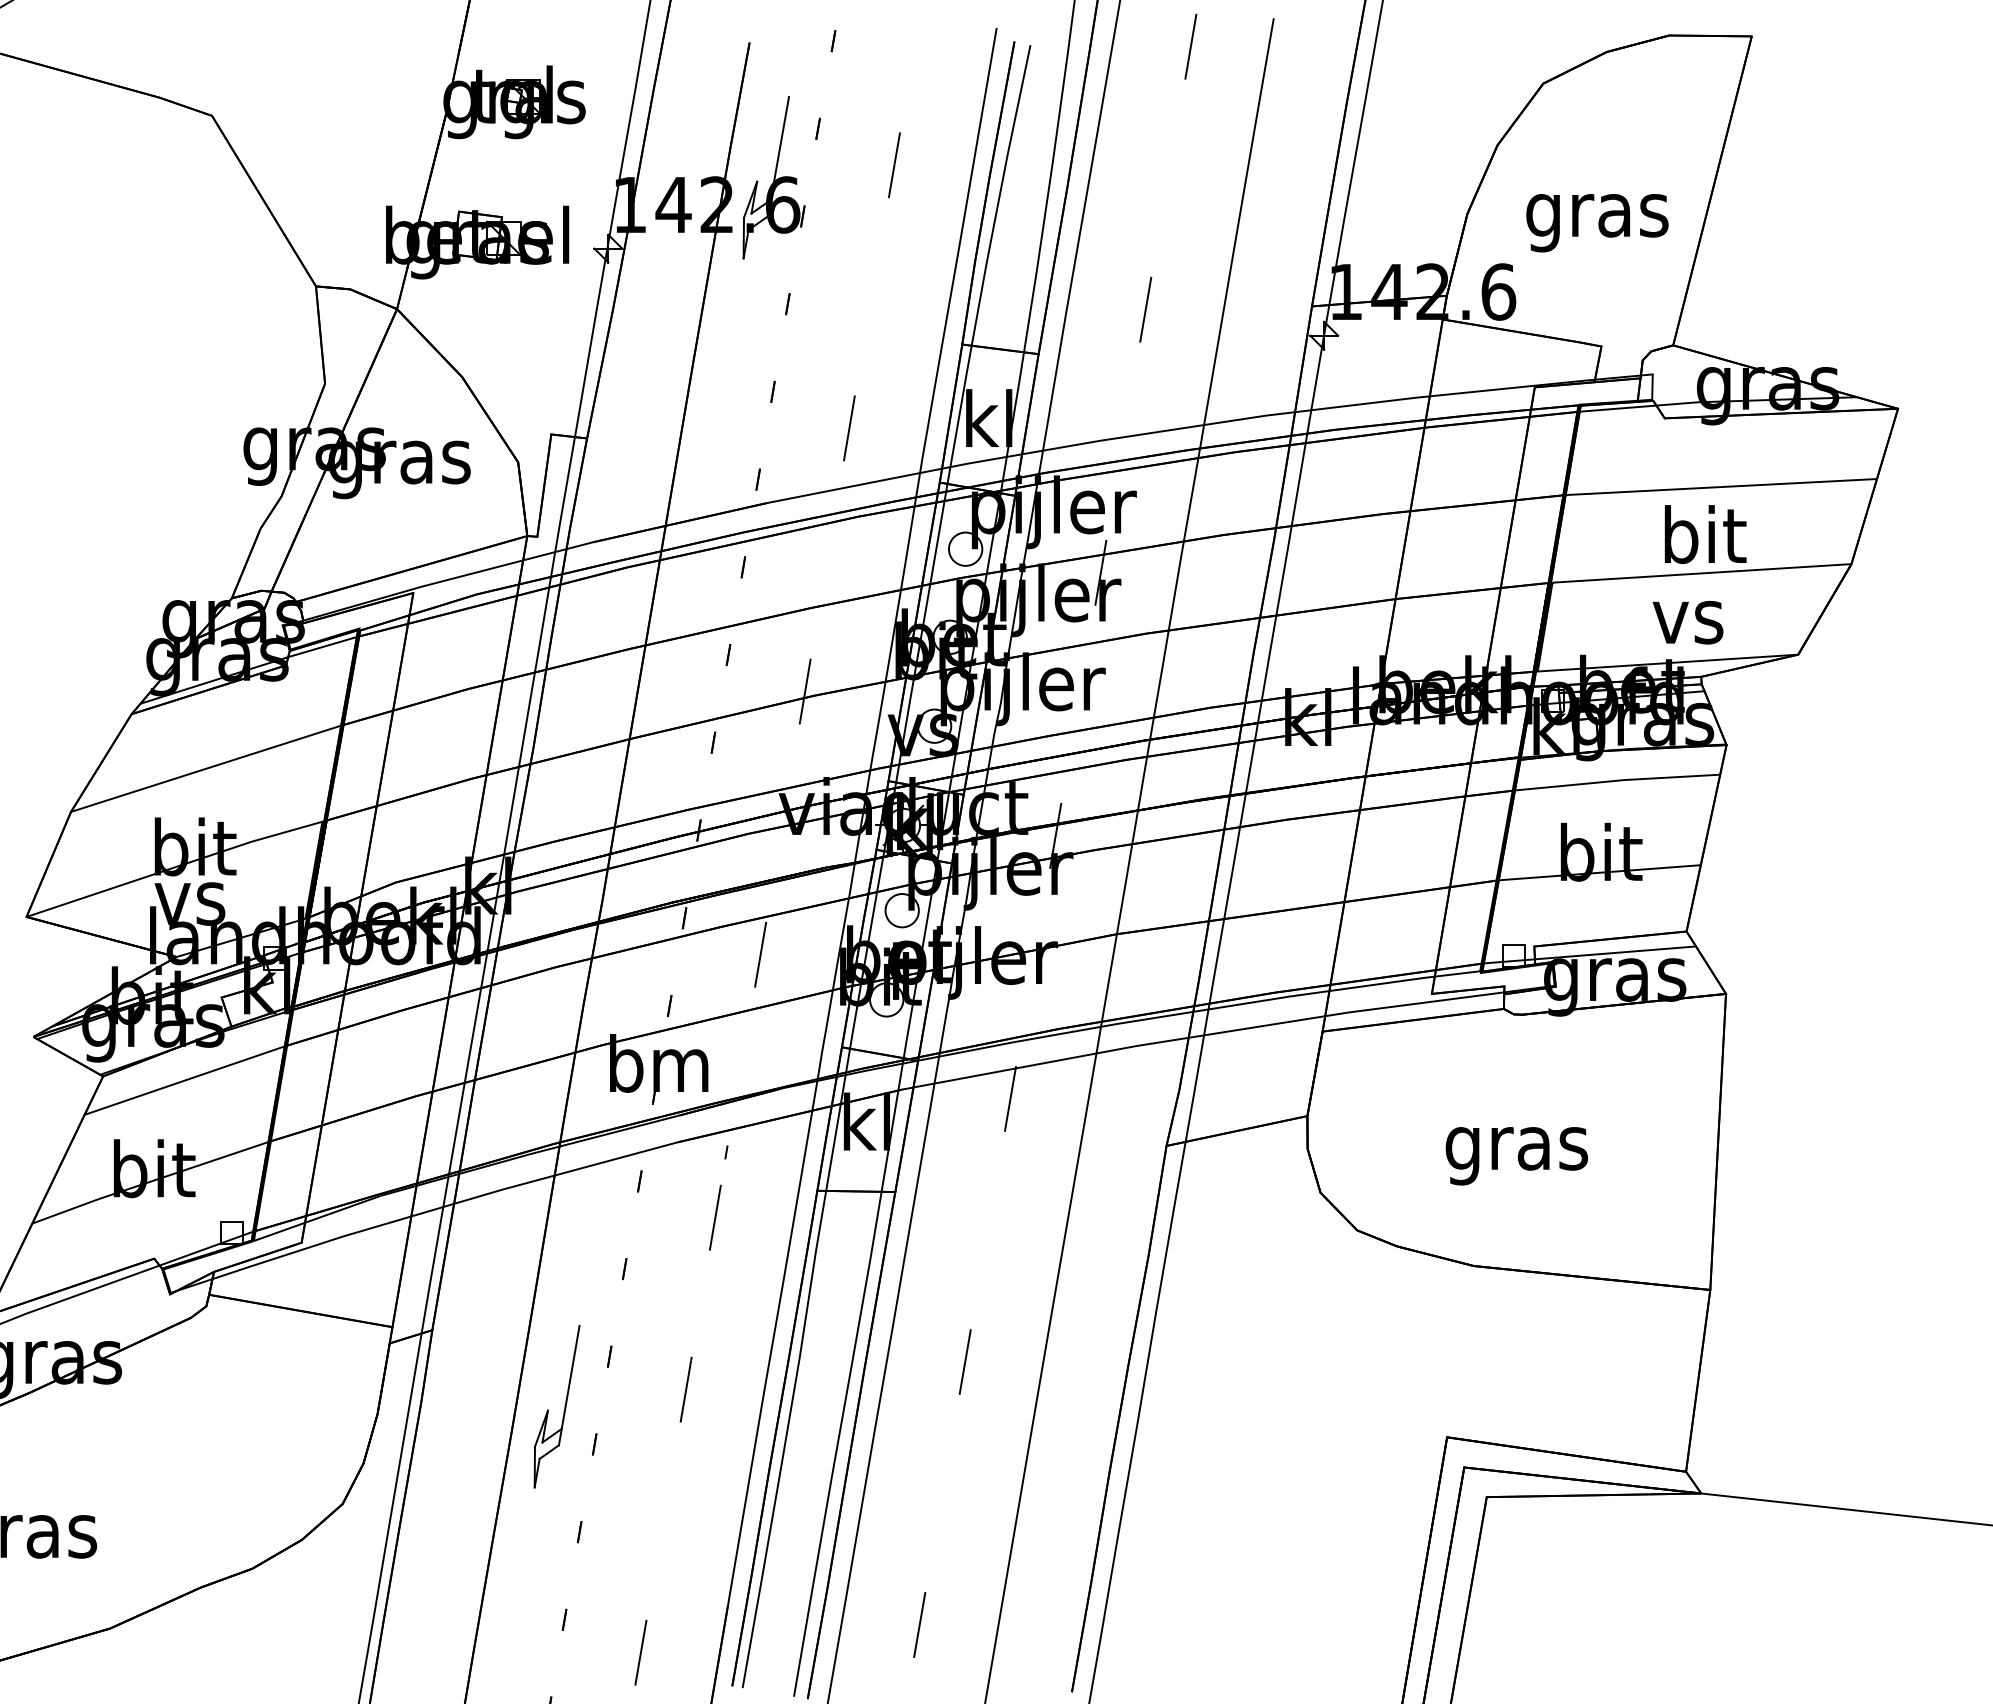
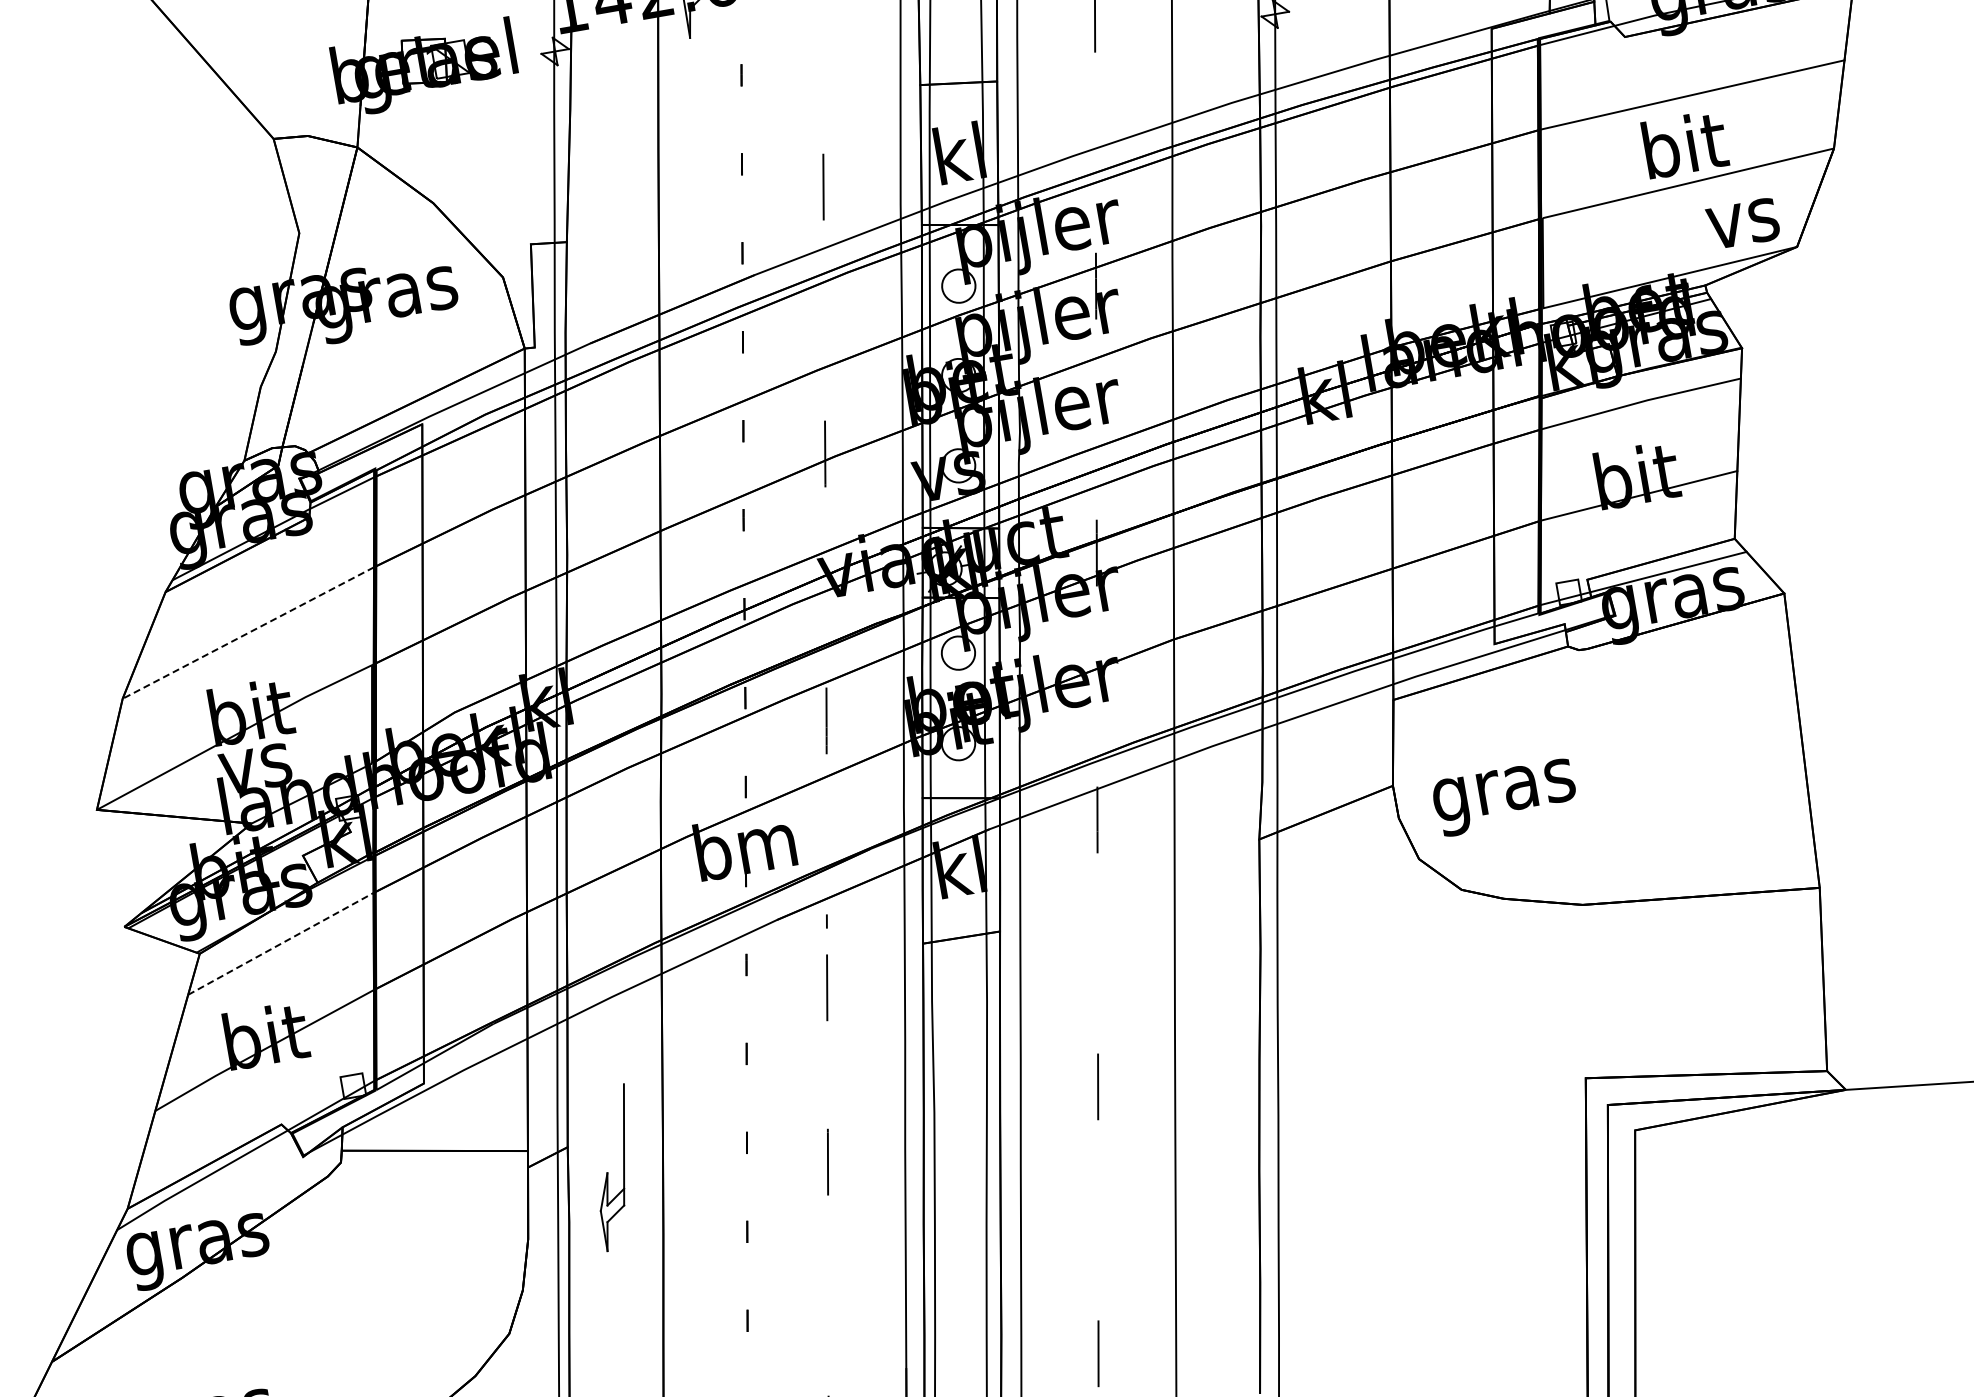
text: (1687, 622) -> (1742, 223), moved
line: (206, 768) -> (248, 632), solid -> dashed
line: (184, 1080) -> (280, 943), solid -> dashed
text: (1516, 1156) -> (1504, 798), moved
part: (564, 1406) -> (622, 1166), moved

